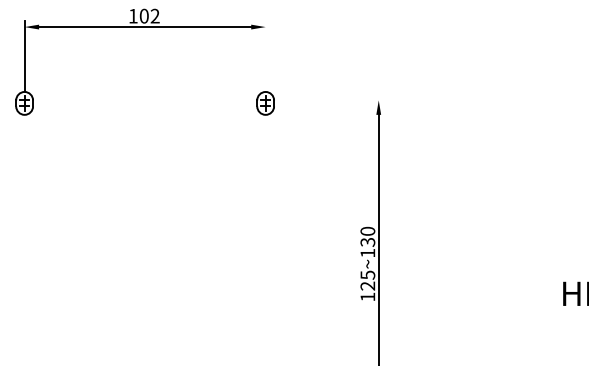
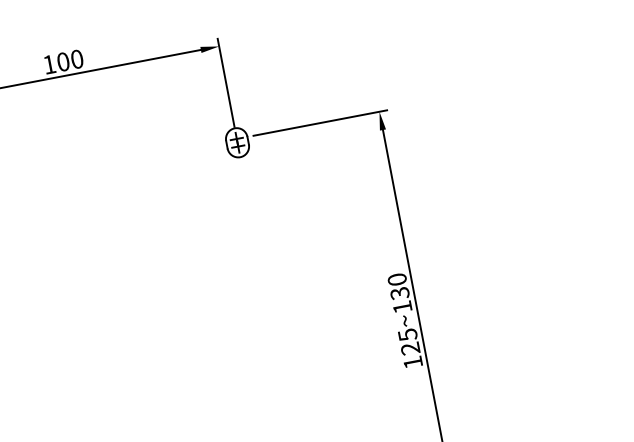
text: (154, 16) -> (76, 59), 102 -> 100
line: (265, 55) -> (225, 82), added
line: (331, 100) -> (319, 123), added

